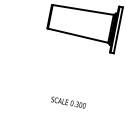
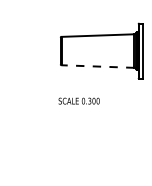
line: (77, 35) -> (97, 66), solid -> dashed
text: (68, 102) -> (78, 100), moved

